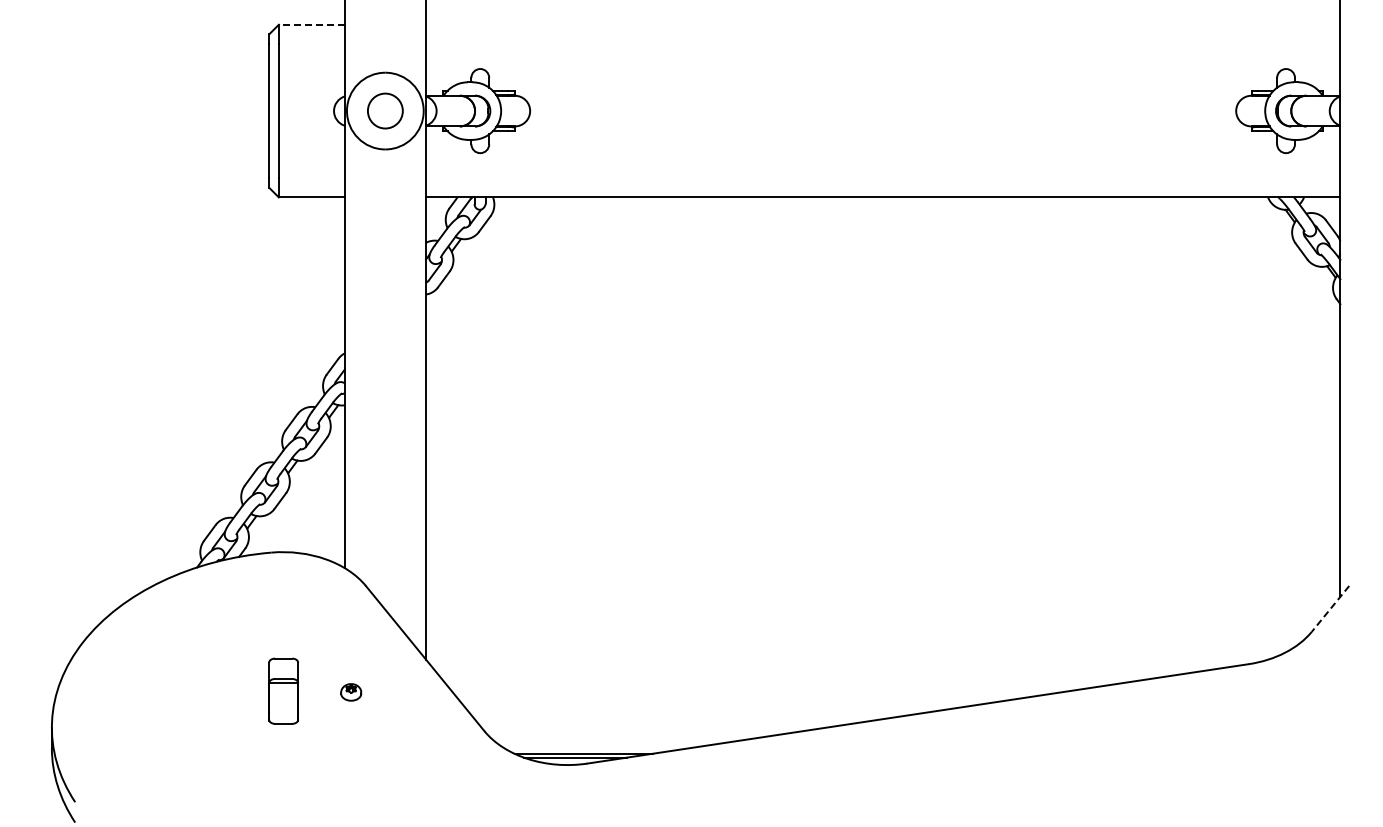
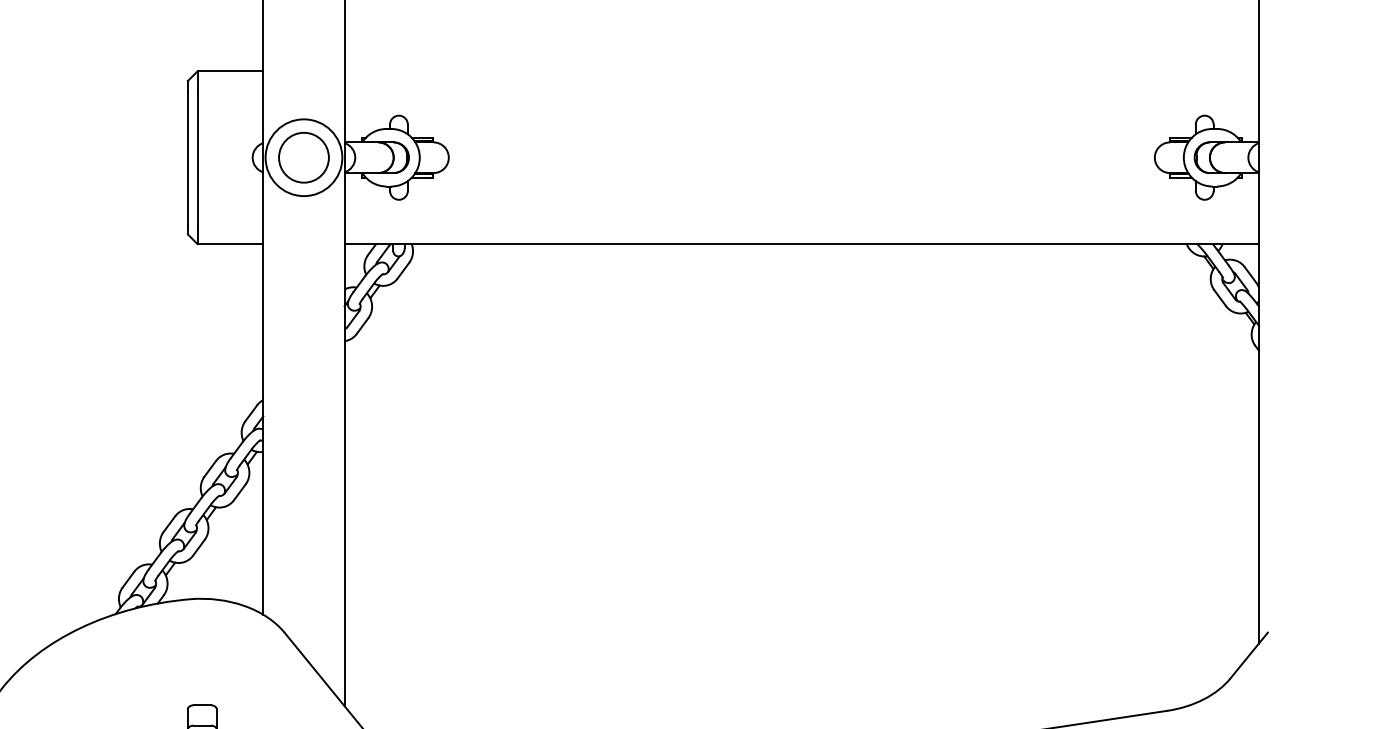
line: (311, 24) -> (230, 71), dashed -> solid
circle: (385, 110) -> (304, 157), size x1.43
line: (1330, 608) -> (1249, 655), dashed -> solid

